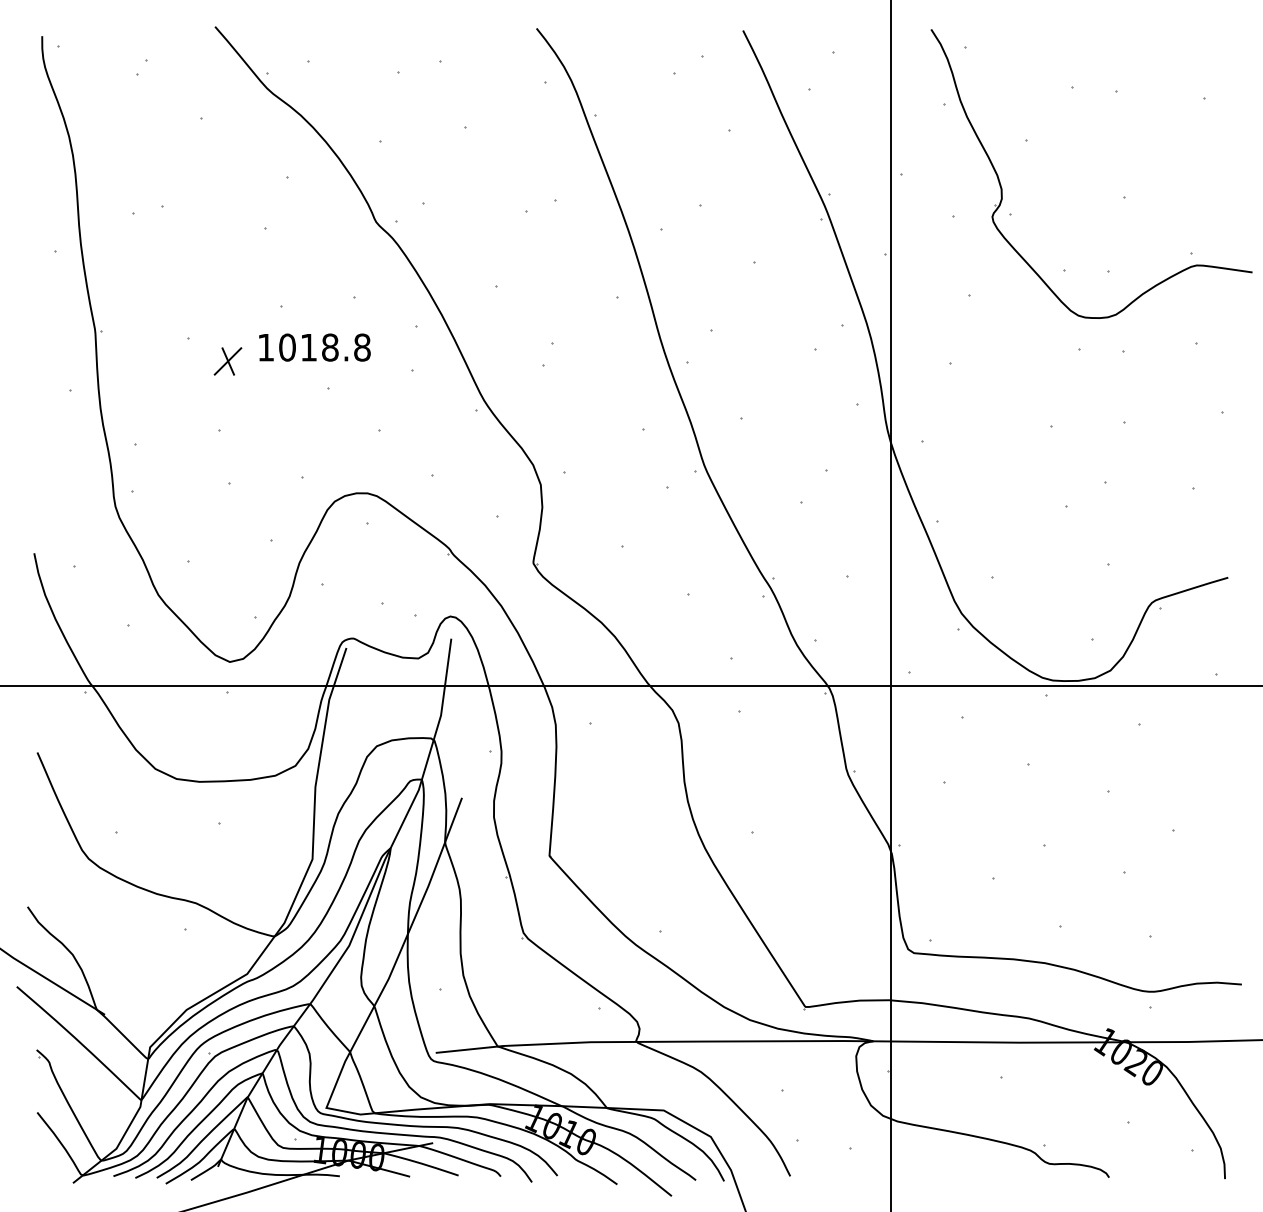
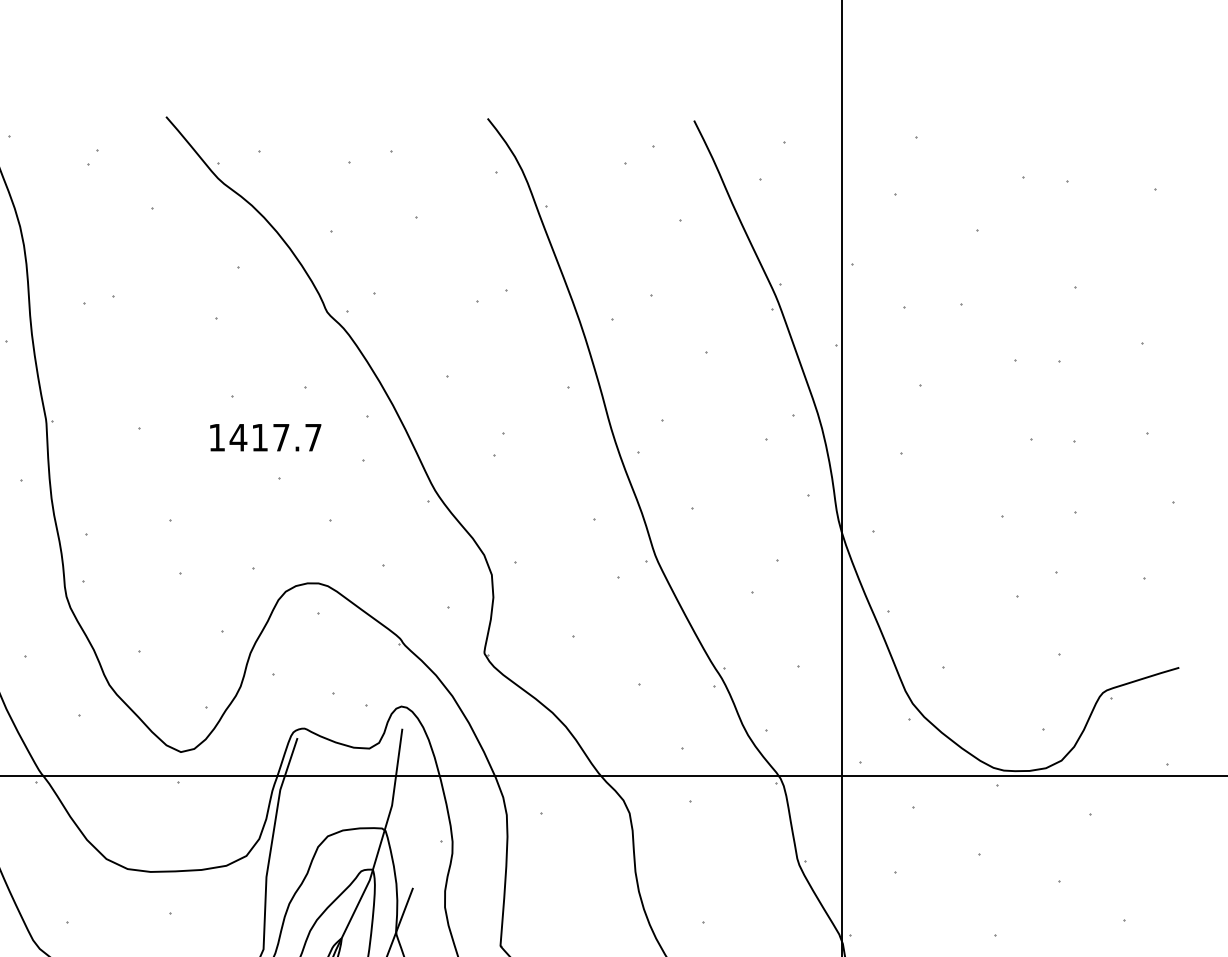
part: (1002, 188) -> (953, 278), removed
text: (324, 347) -> (275, 437), 1018.8 -> 1417.7
part: (227, 361) -> (178, 451), removed

